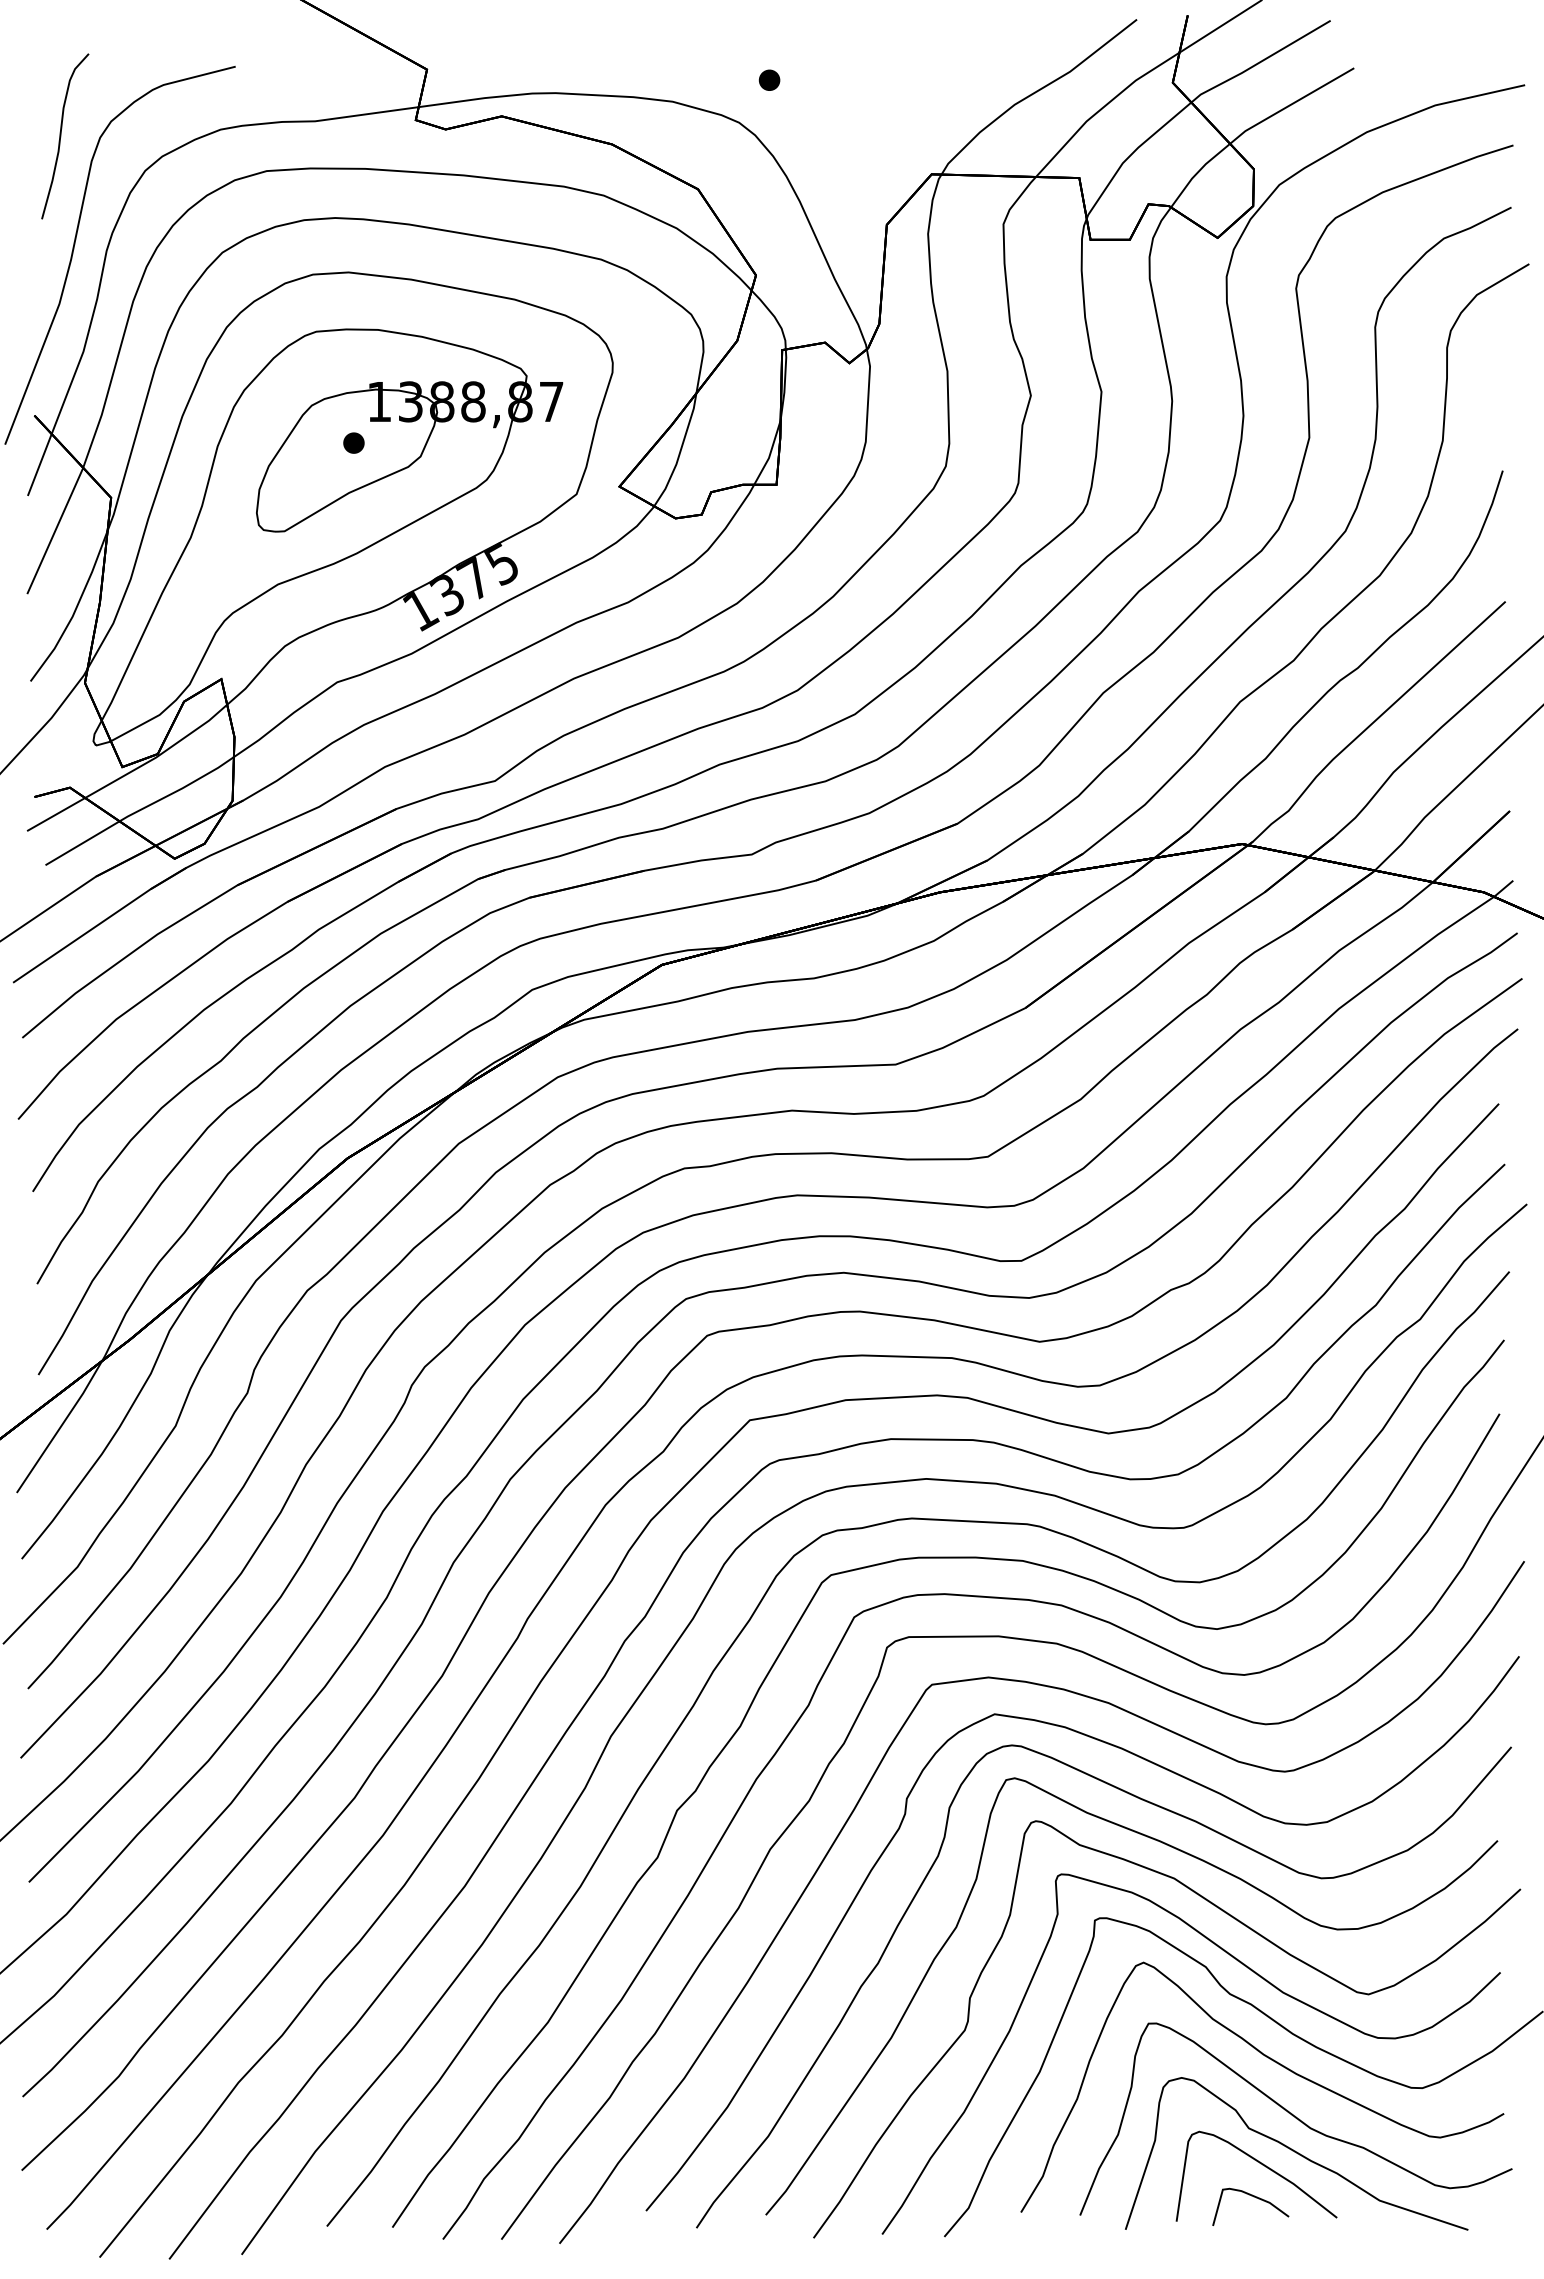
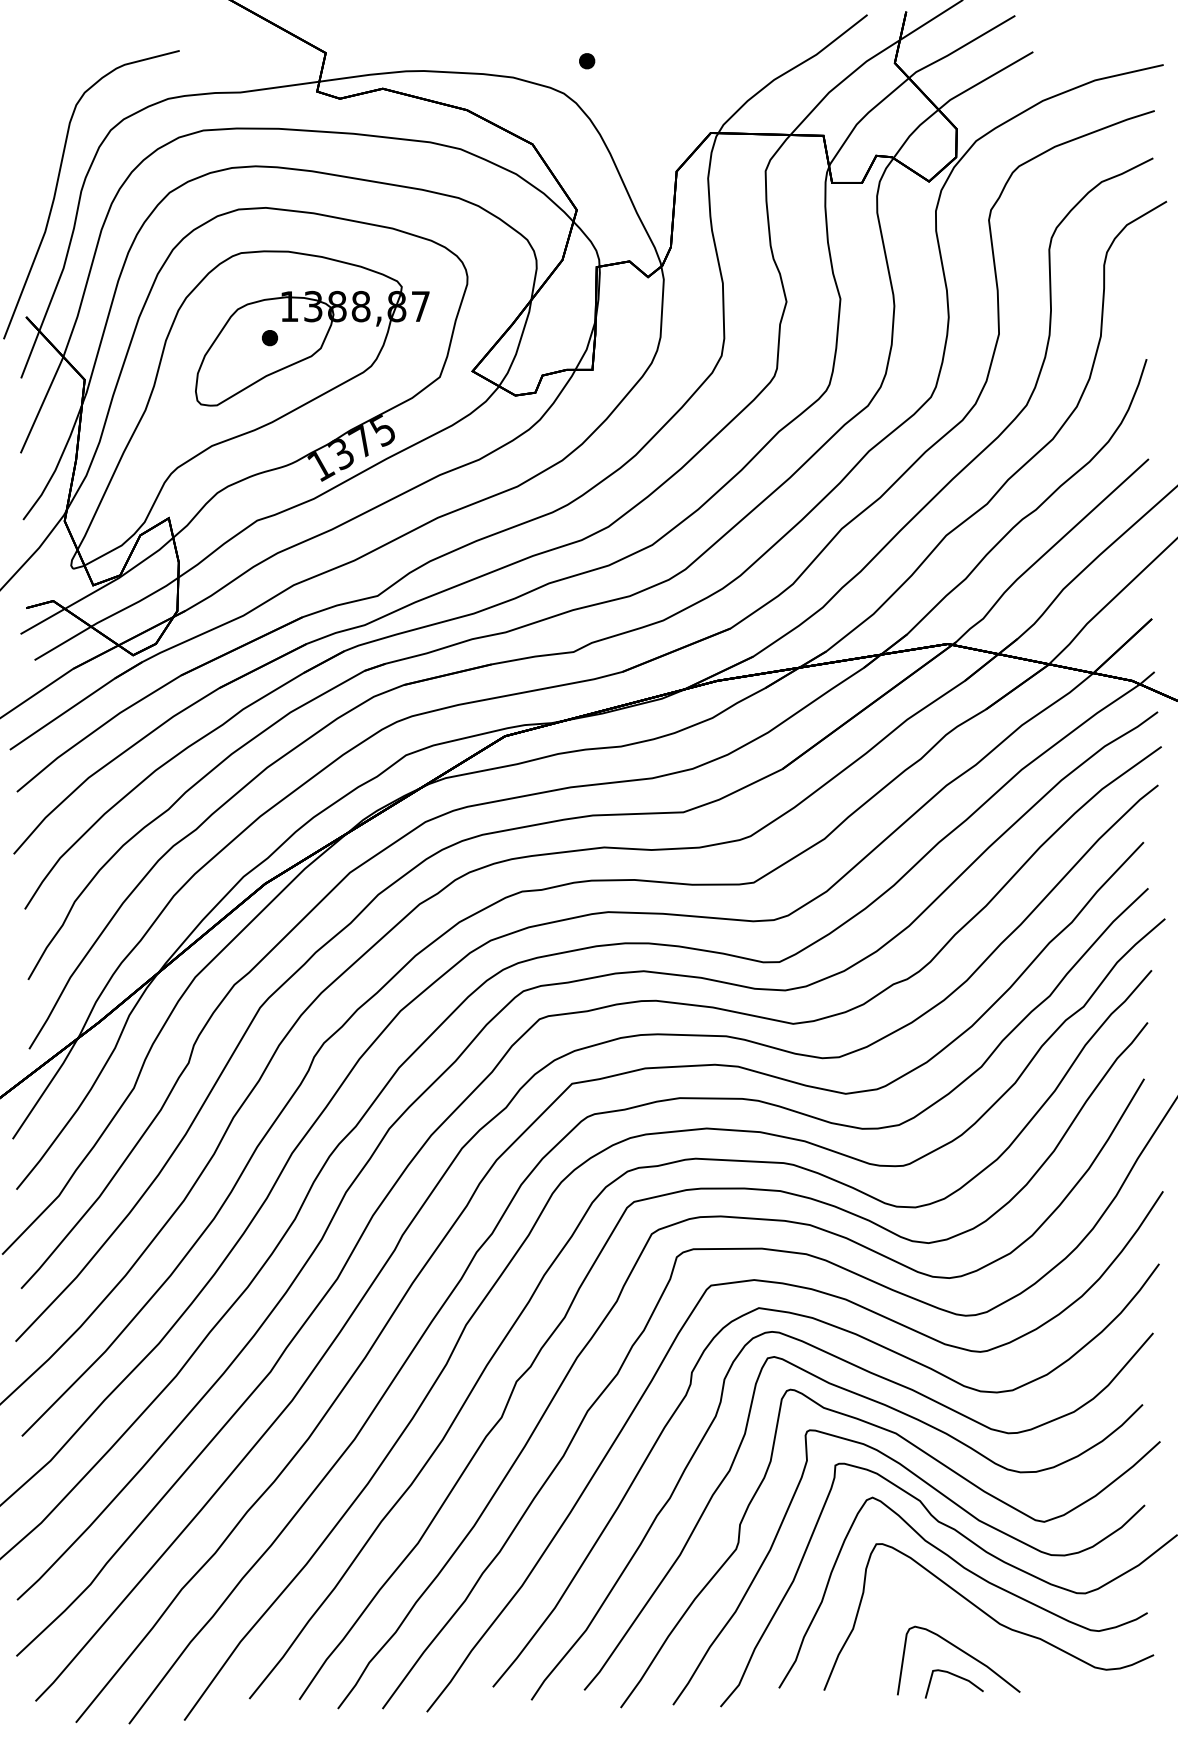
curve: (61, 136) -> (46, 104), removed
part: (1296, 2153) -> (989, 1643), removed

